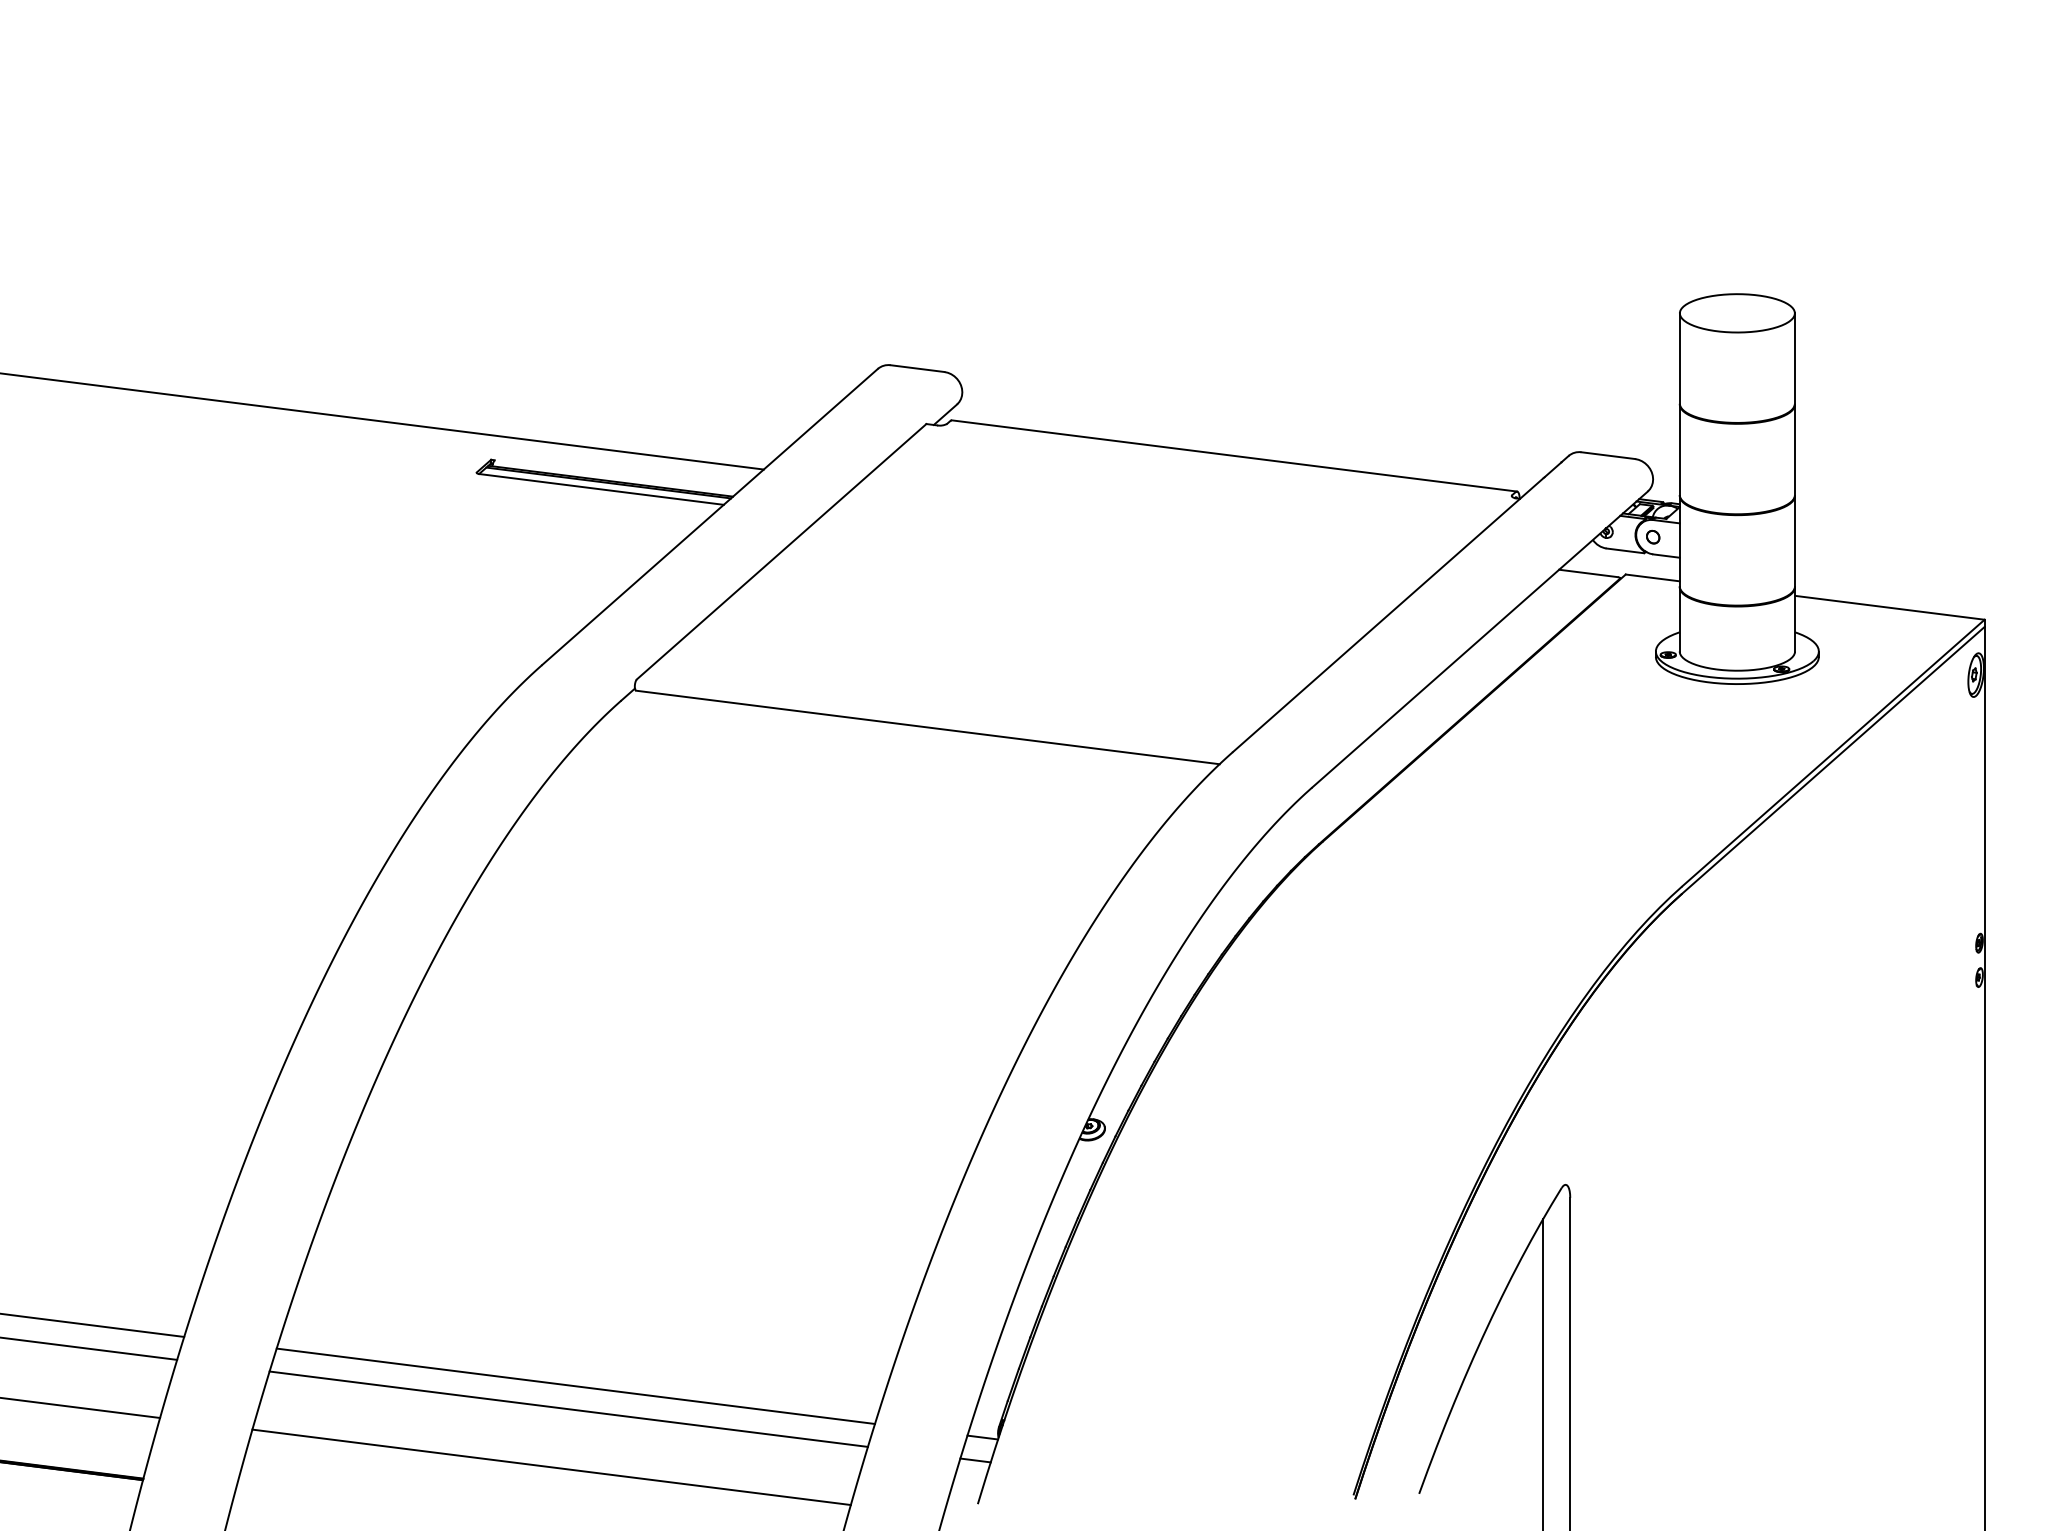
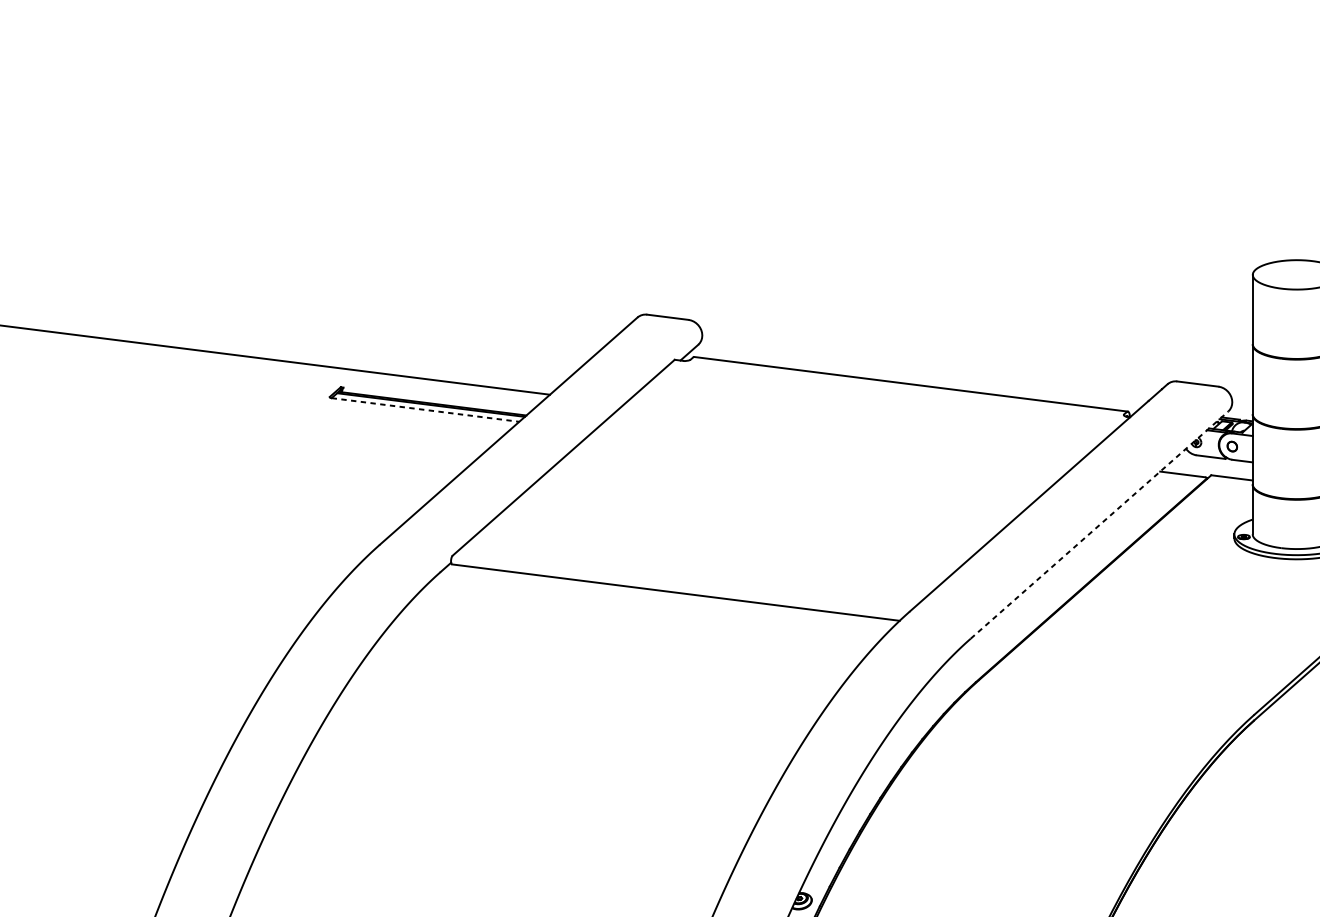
line: (601, 489) -> (425, 410), solid -> dashed
line: (1480, 639) -> (1099, 525), solid -> dashed

